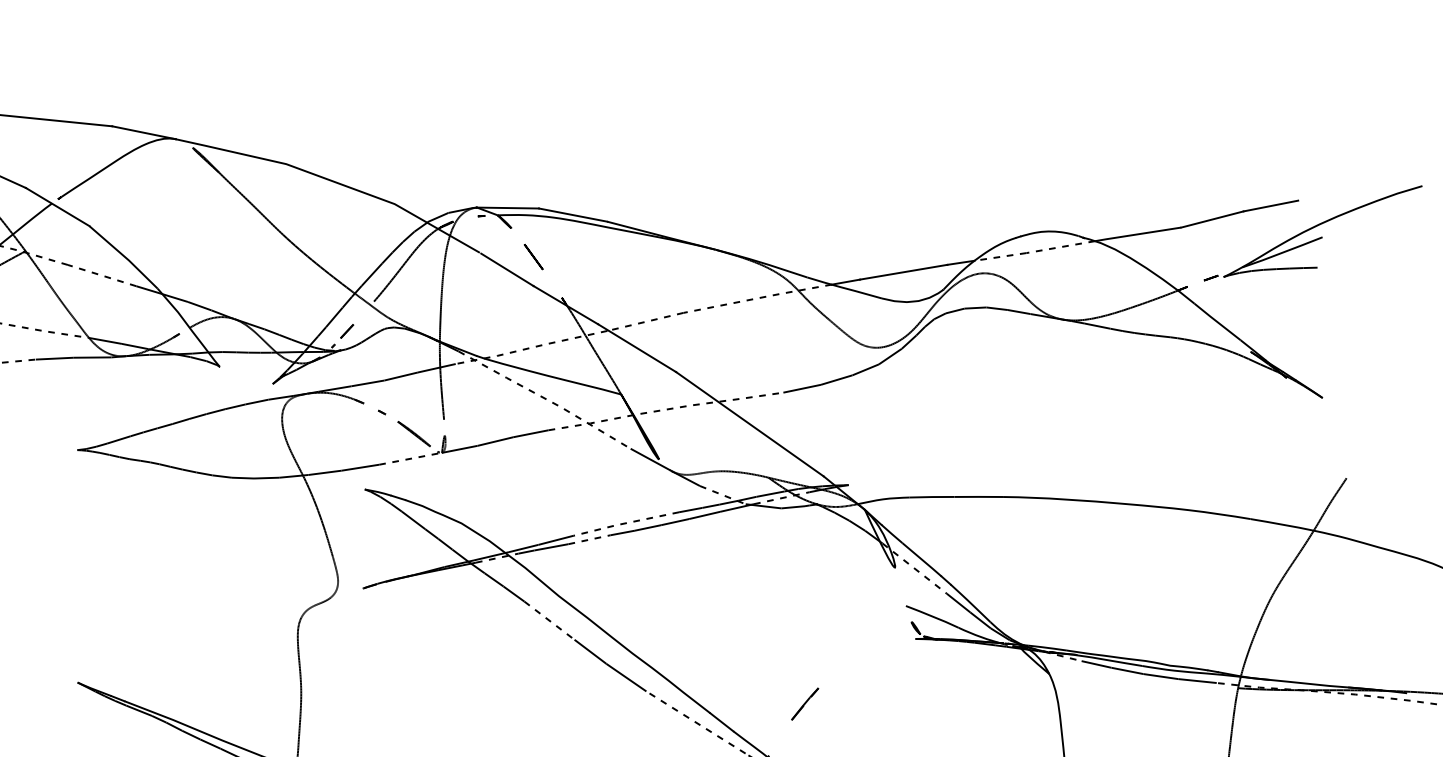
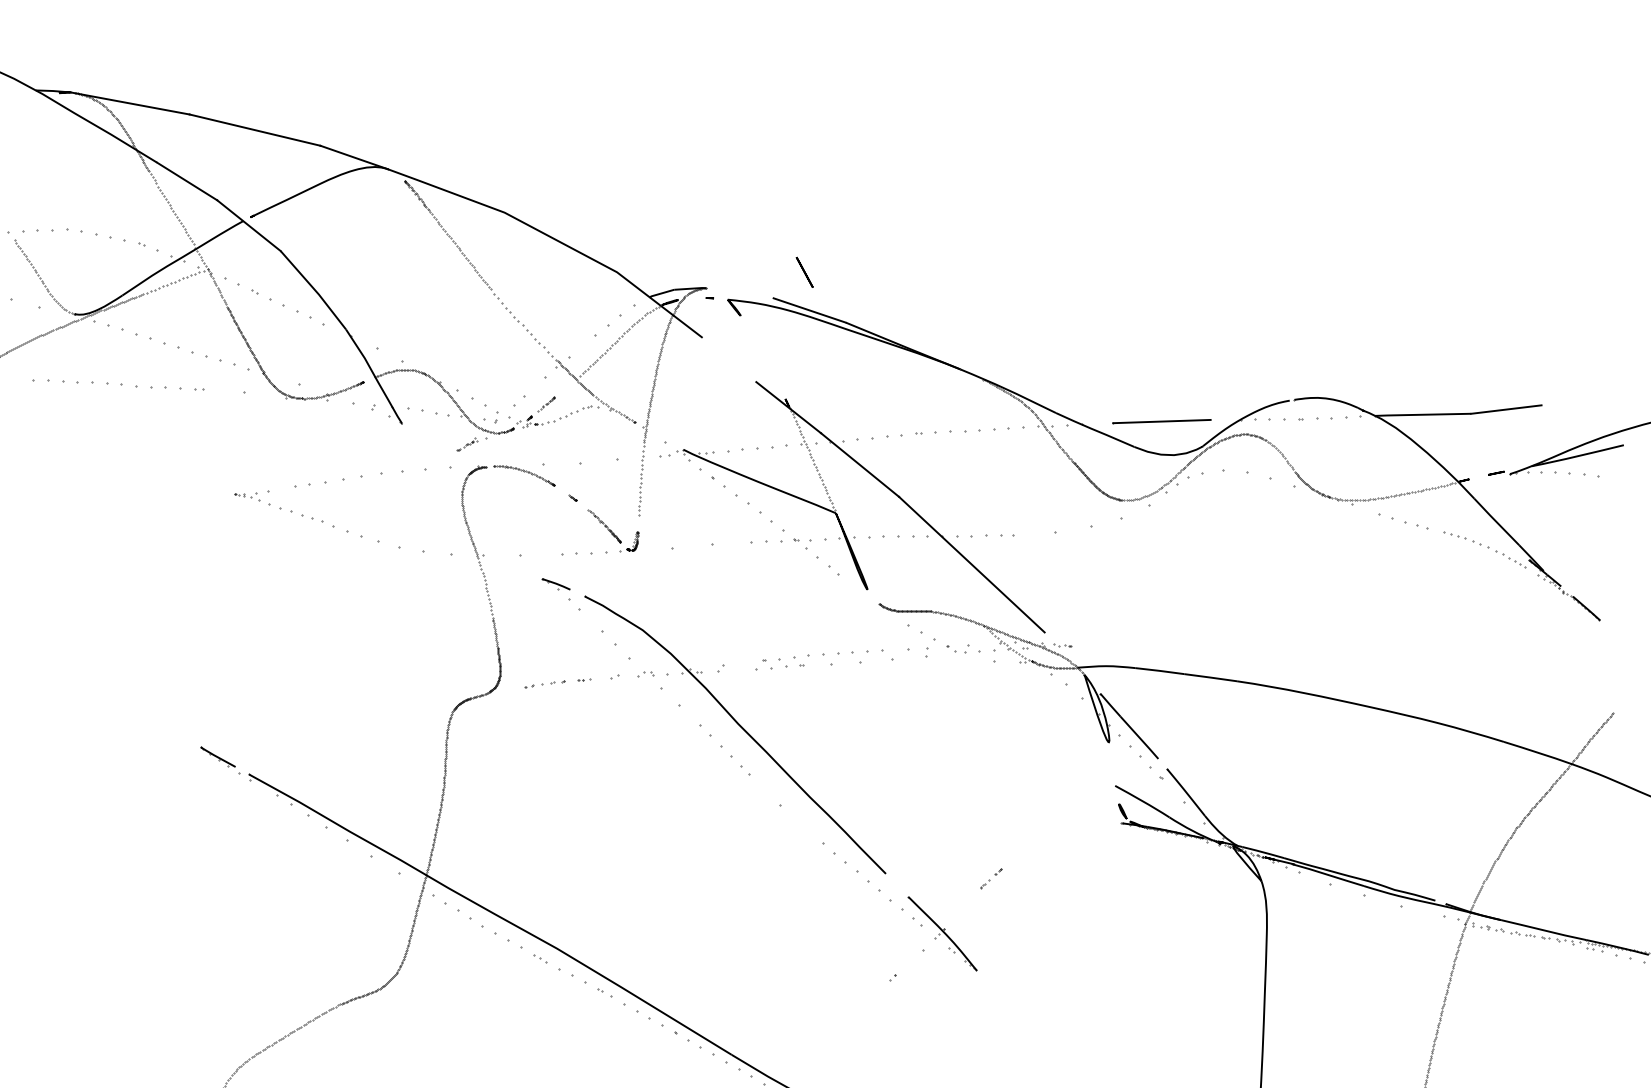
line: (1270, 206) -> (1571, 403), removed
line: (507, 208) -> (739, 293), removed
line: (533, 256) -> (804, 271), moved
line: (507, 269) -> (730, 360), removed
part: (805, 704) -> (991, 878), size x0.6

